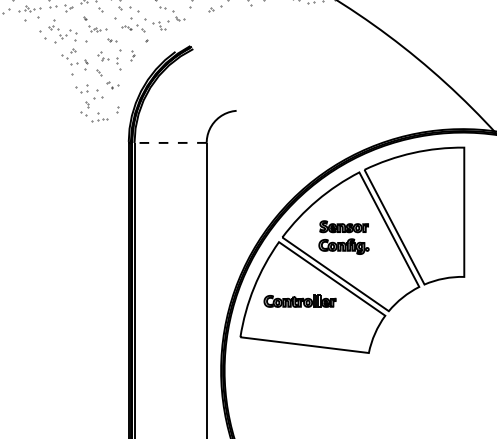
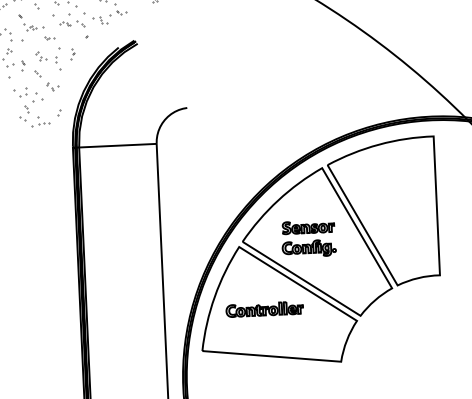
line: (169, 142) -> (116, 145), dashed -> solid

